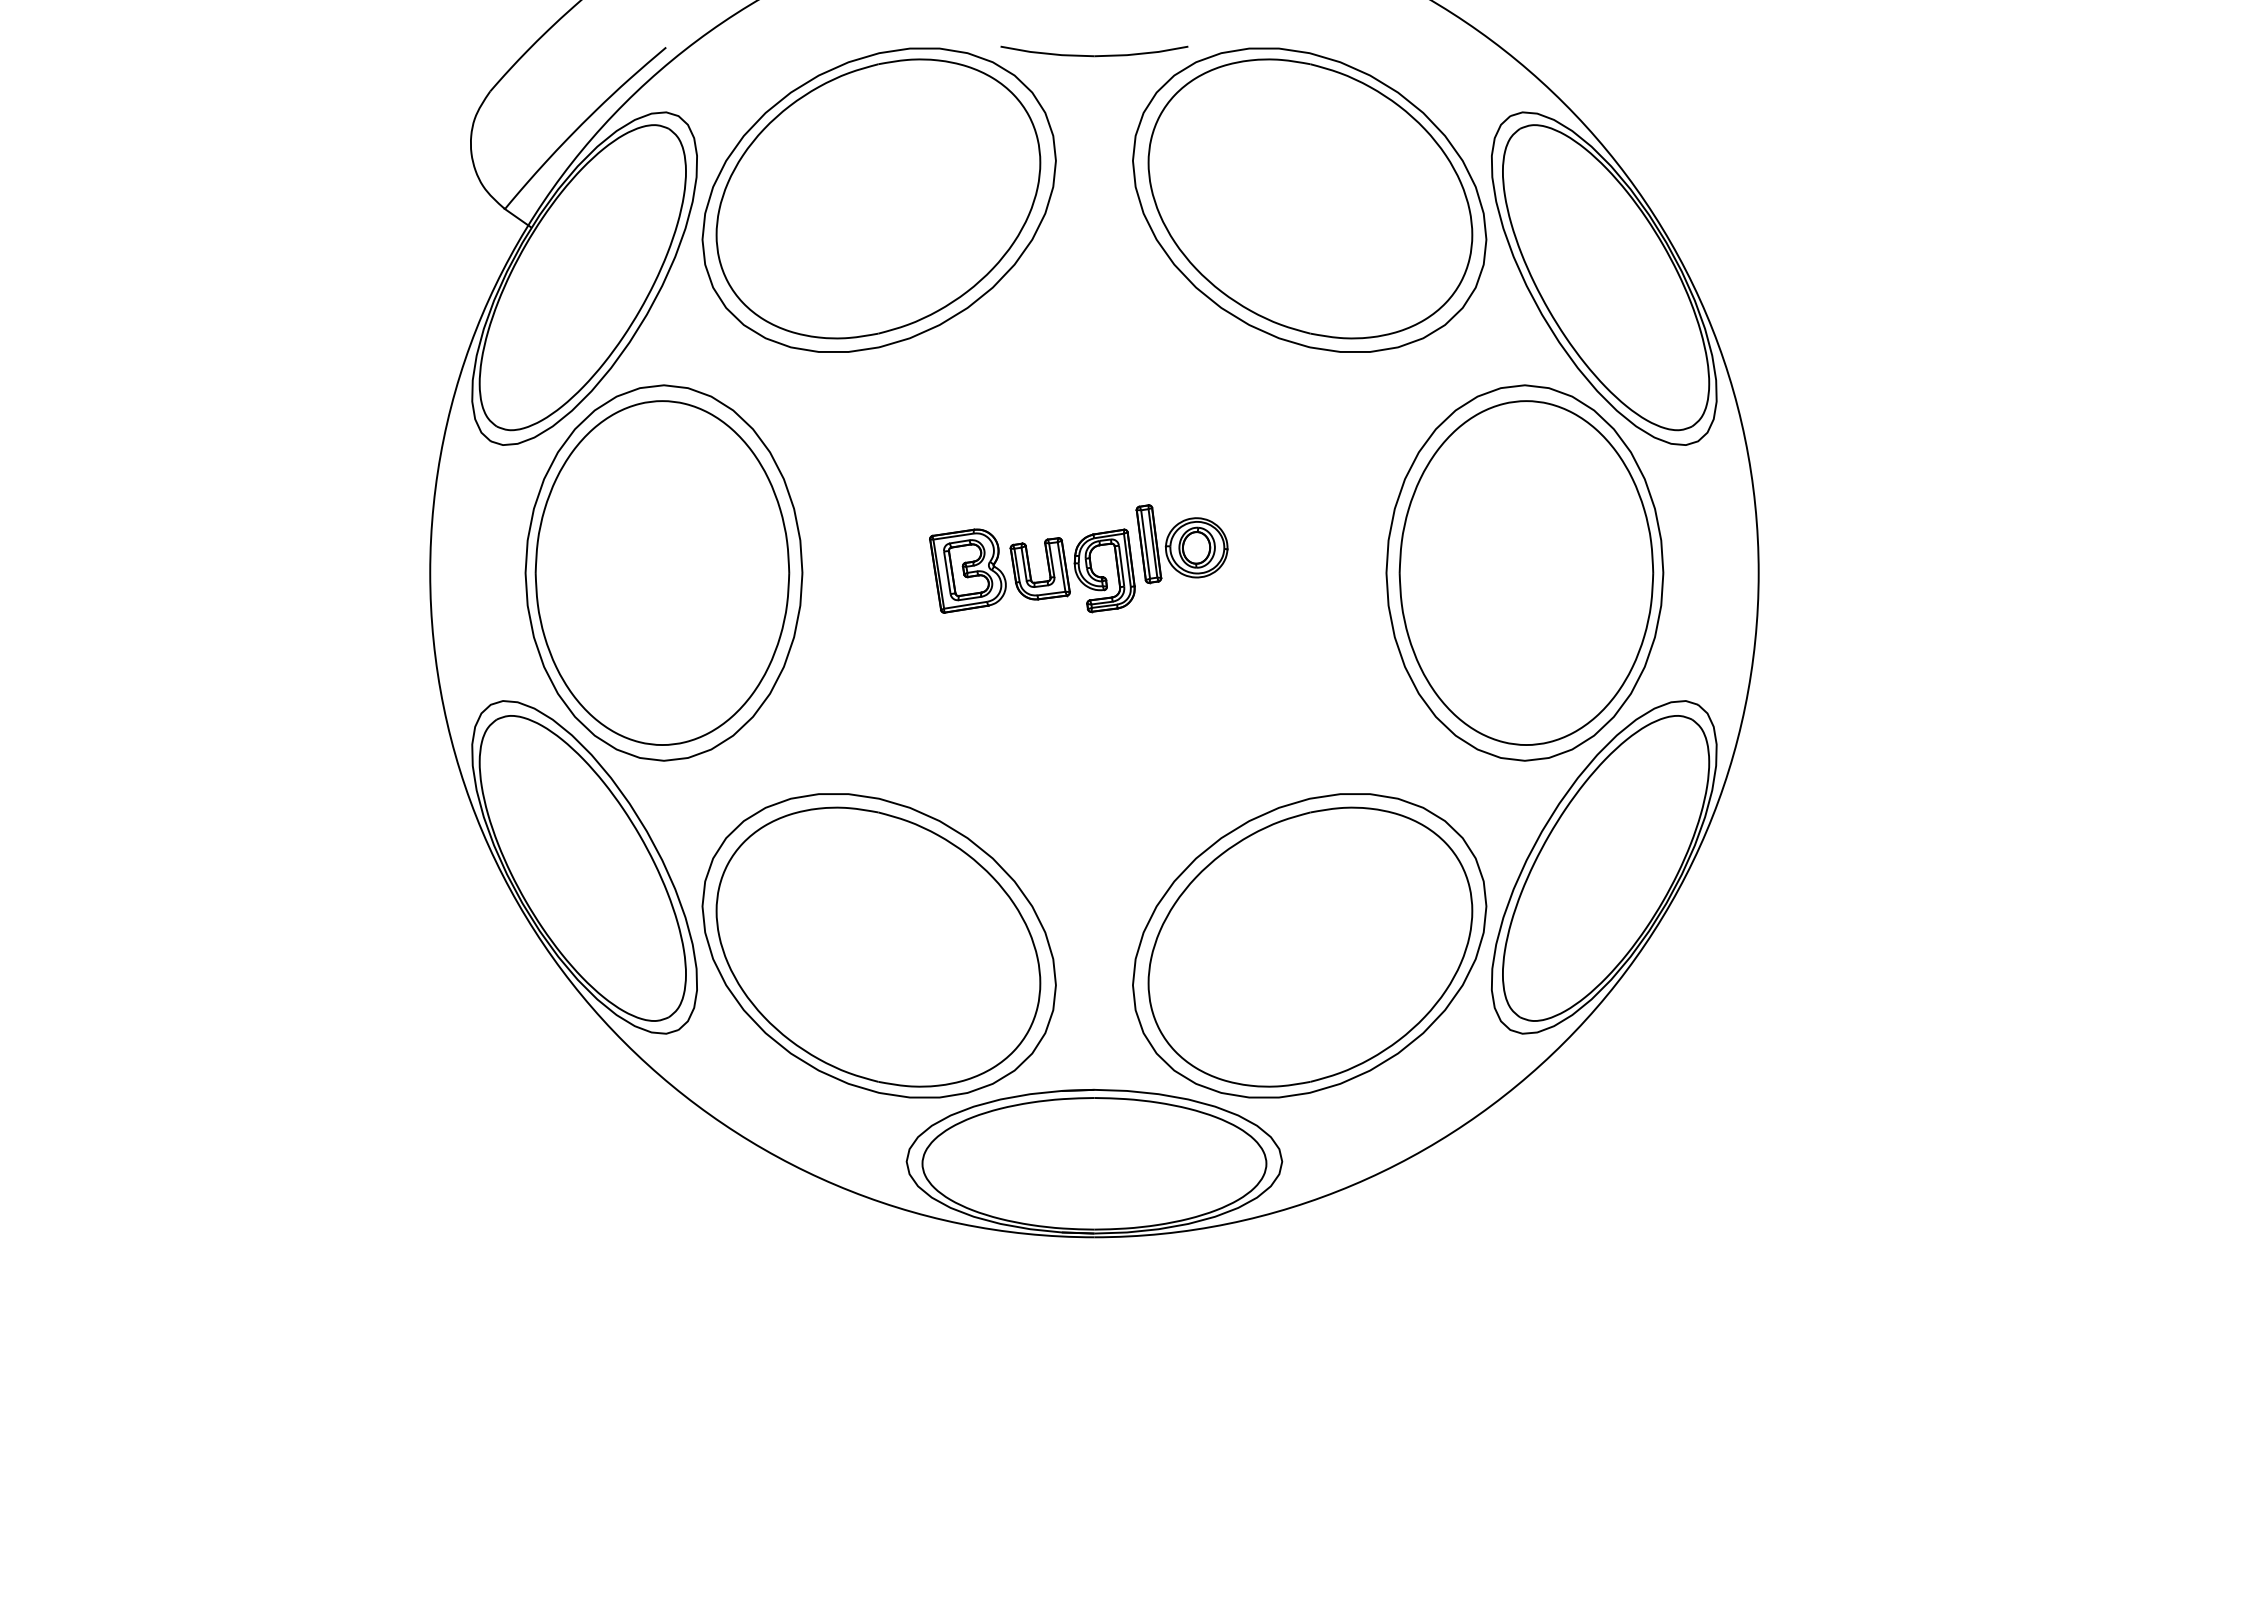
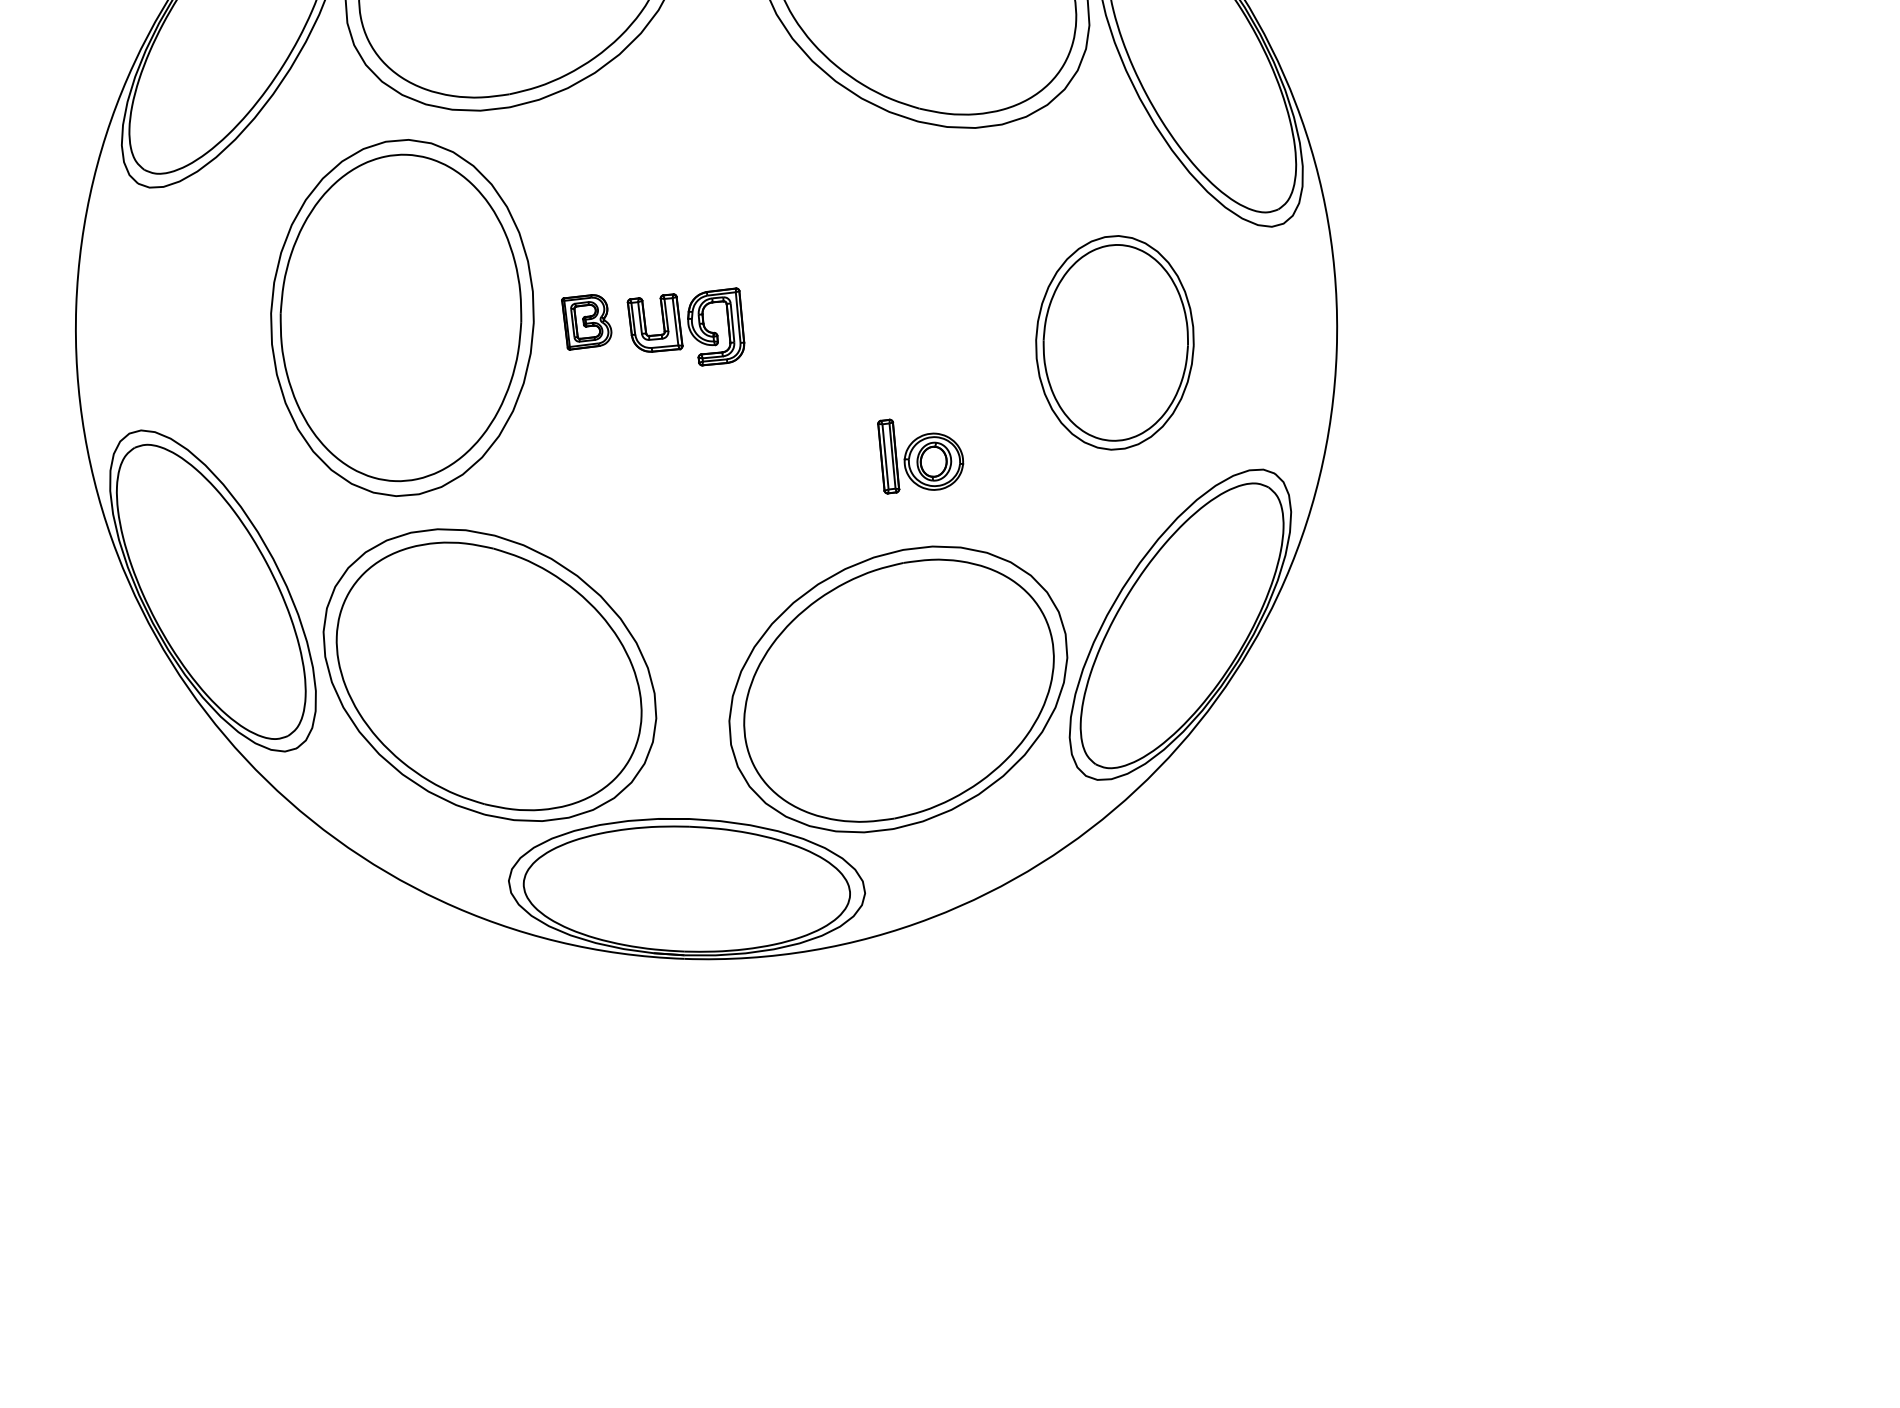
part: (1181, 544) -> (919, 458), moved
part: (967, 570) -> (586, 321), size x0.7
part: (663, 572) -> (401, 317), moved
part: (1524, 572) -> (1114, 342), size x0.6

